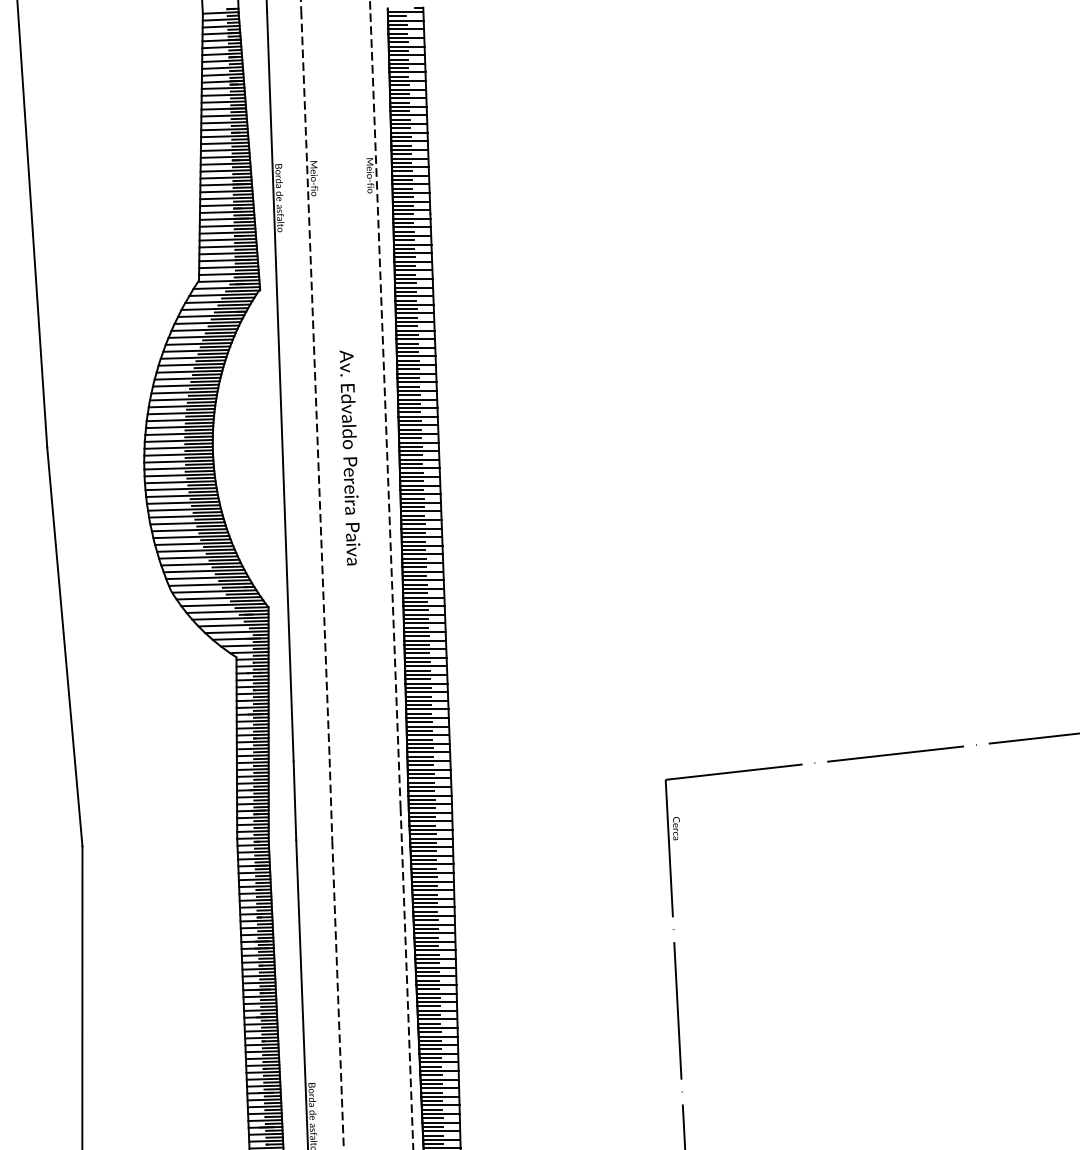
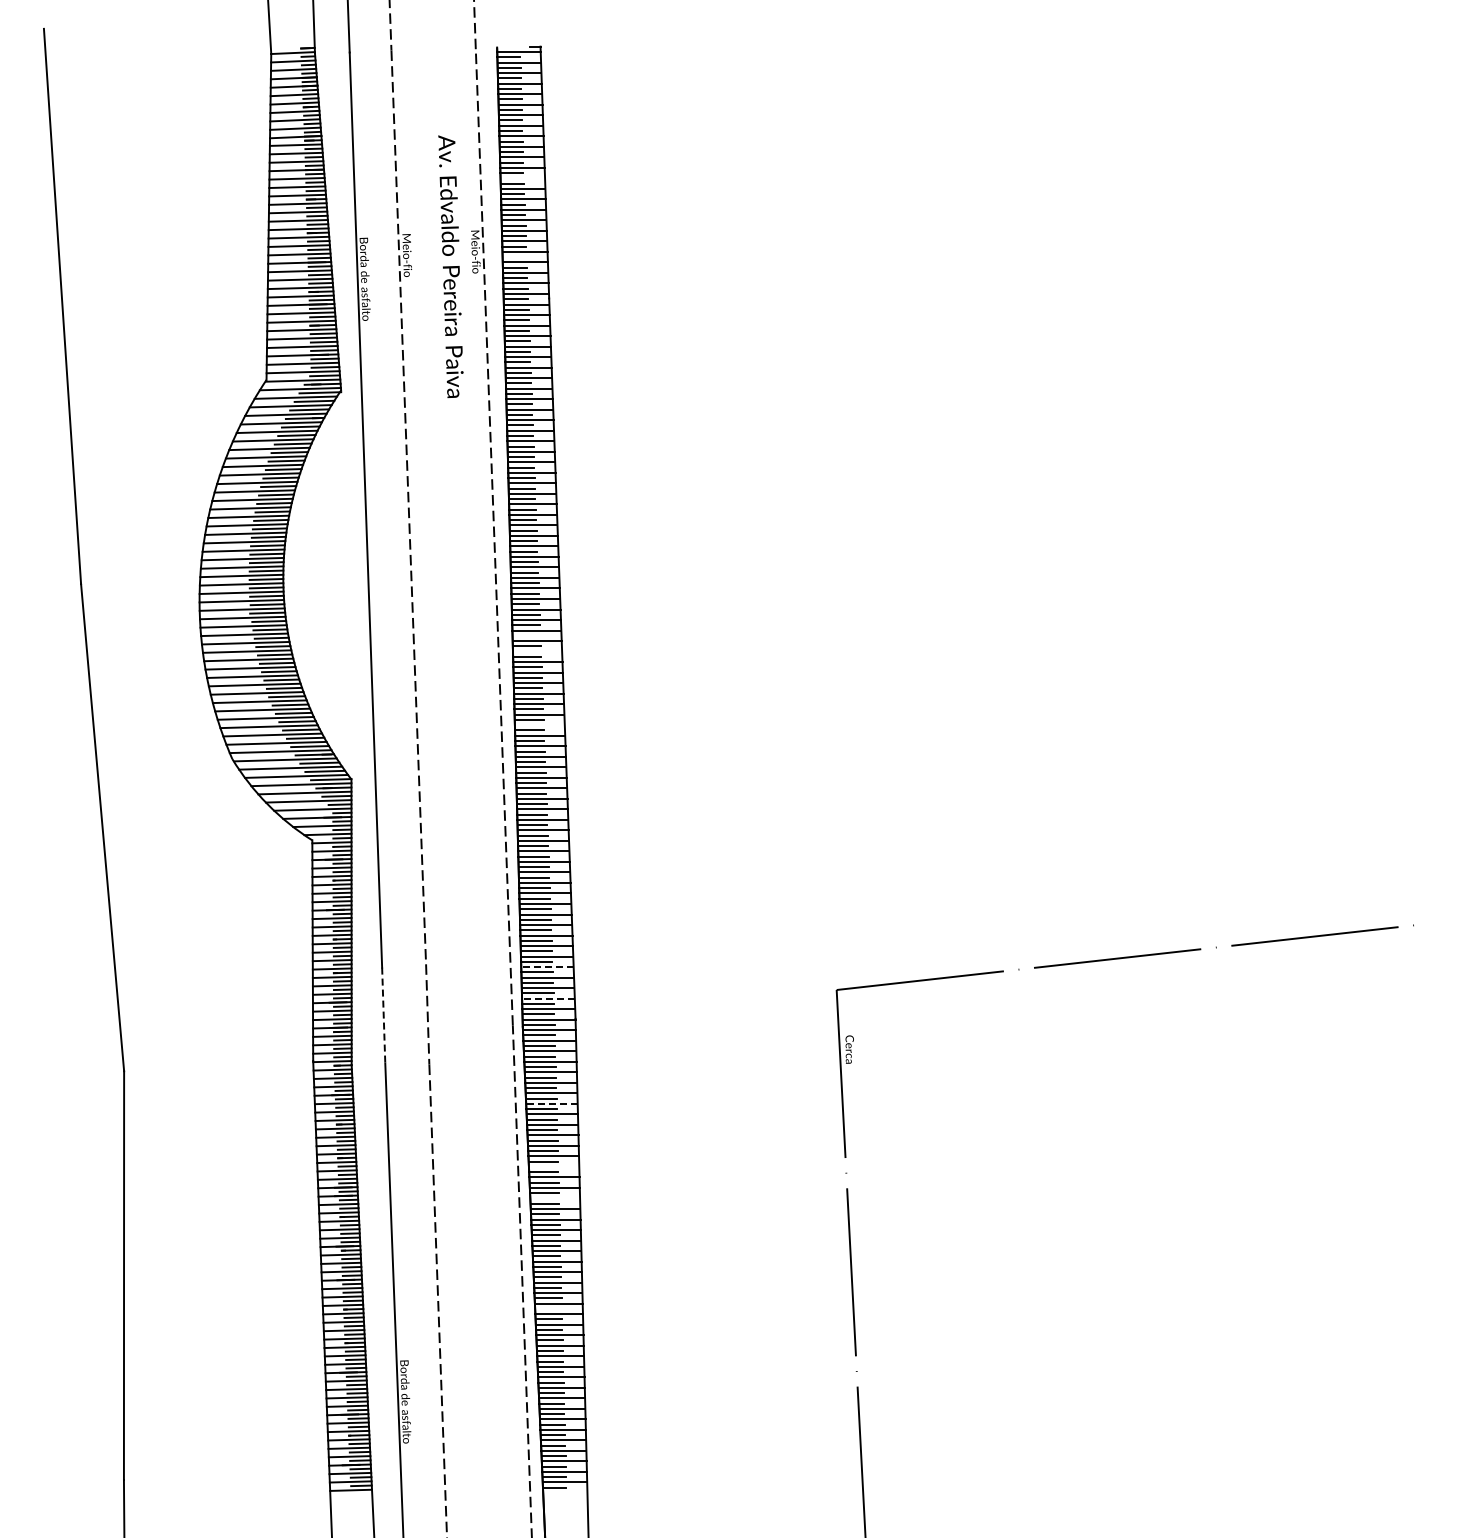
line: (408, 115) -> (522, 178), removed
line: (401, 180) -> (514, 257), removed
text: (349, 457) -> (450, 266), moved
line: (411, 489) -> (526, 635), removed
line: (420, 502) -> (537, 651), removed
line: (422, 563) -> (539, 725), removed
line: (428, 761) -> (546, 967), solid -> dashed
line: (429, 786) -> (547, 998), solid -> dashed
line: (294, 800) -> (383, 1015), solid -> dashed
line: (432, 872) -> (551, 1103), solid -> dashed
line: (433, 924) -> (553, 1166), removed
line: (435, 950) -> (555, 1198), removed
line: (429, 1040) -> (548, 1308), removed

